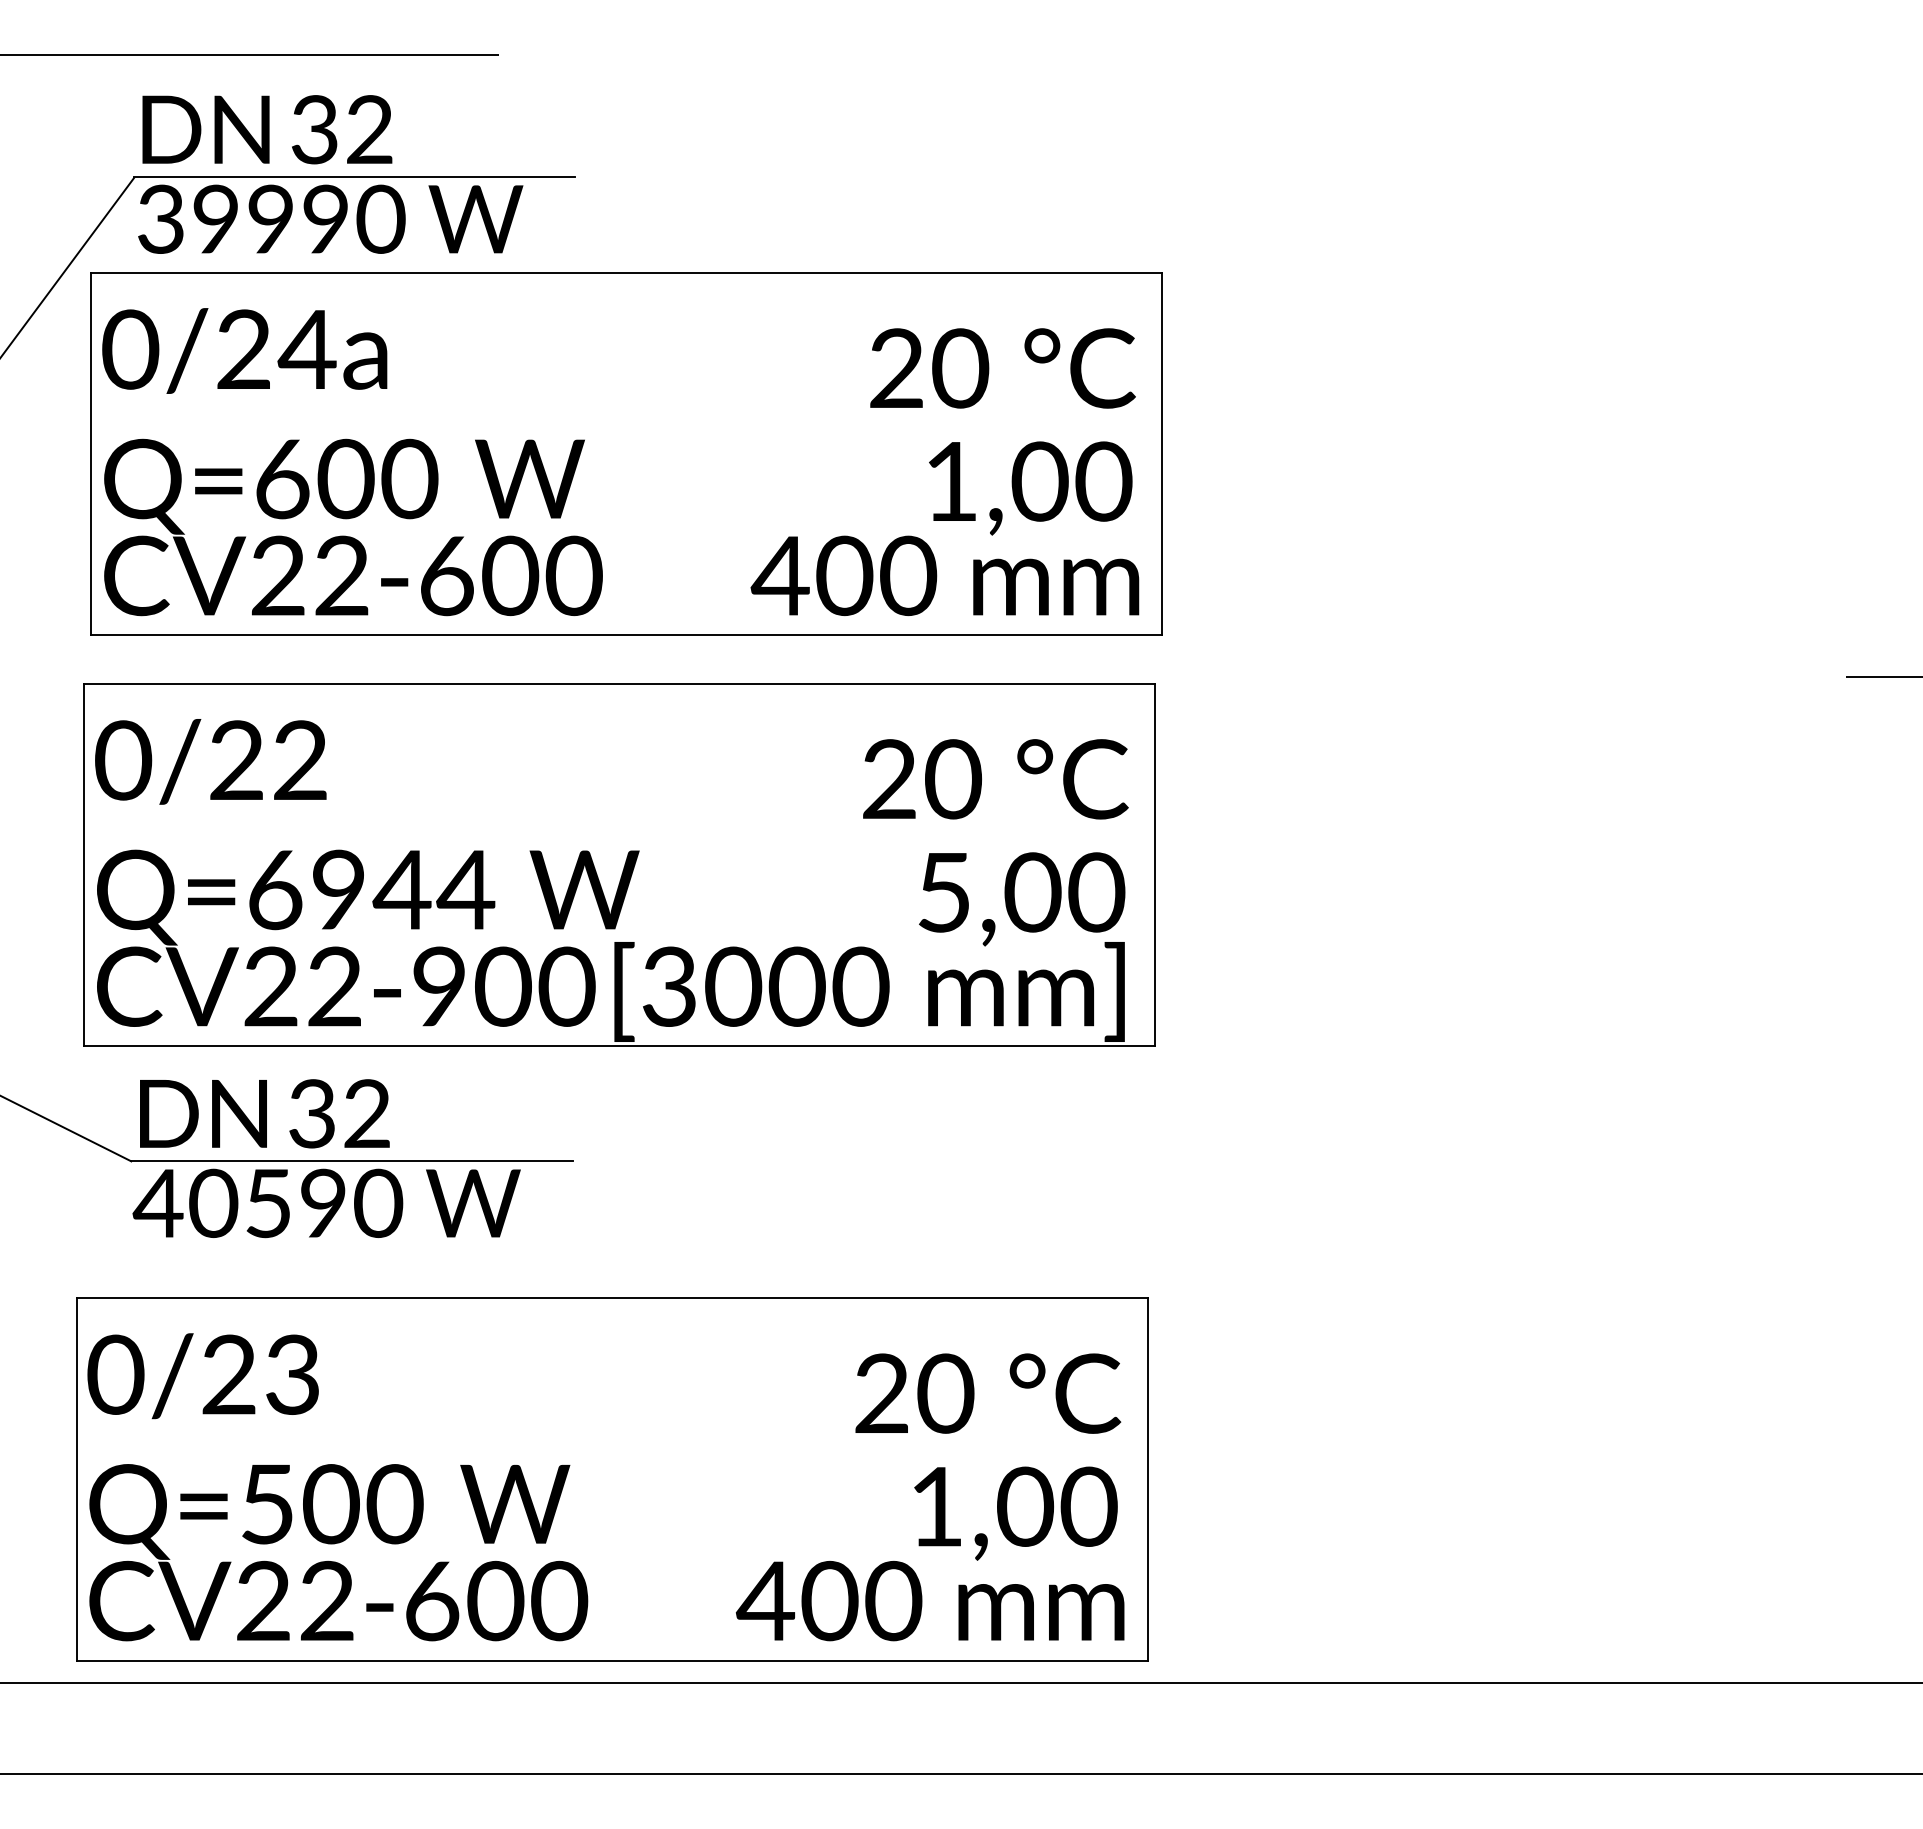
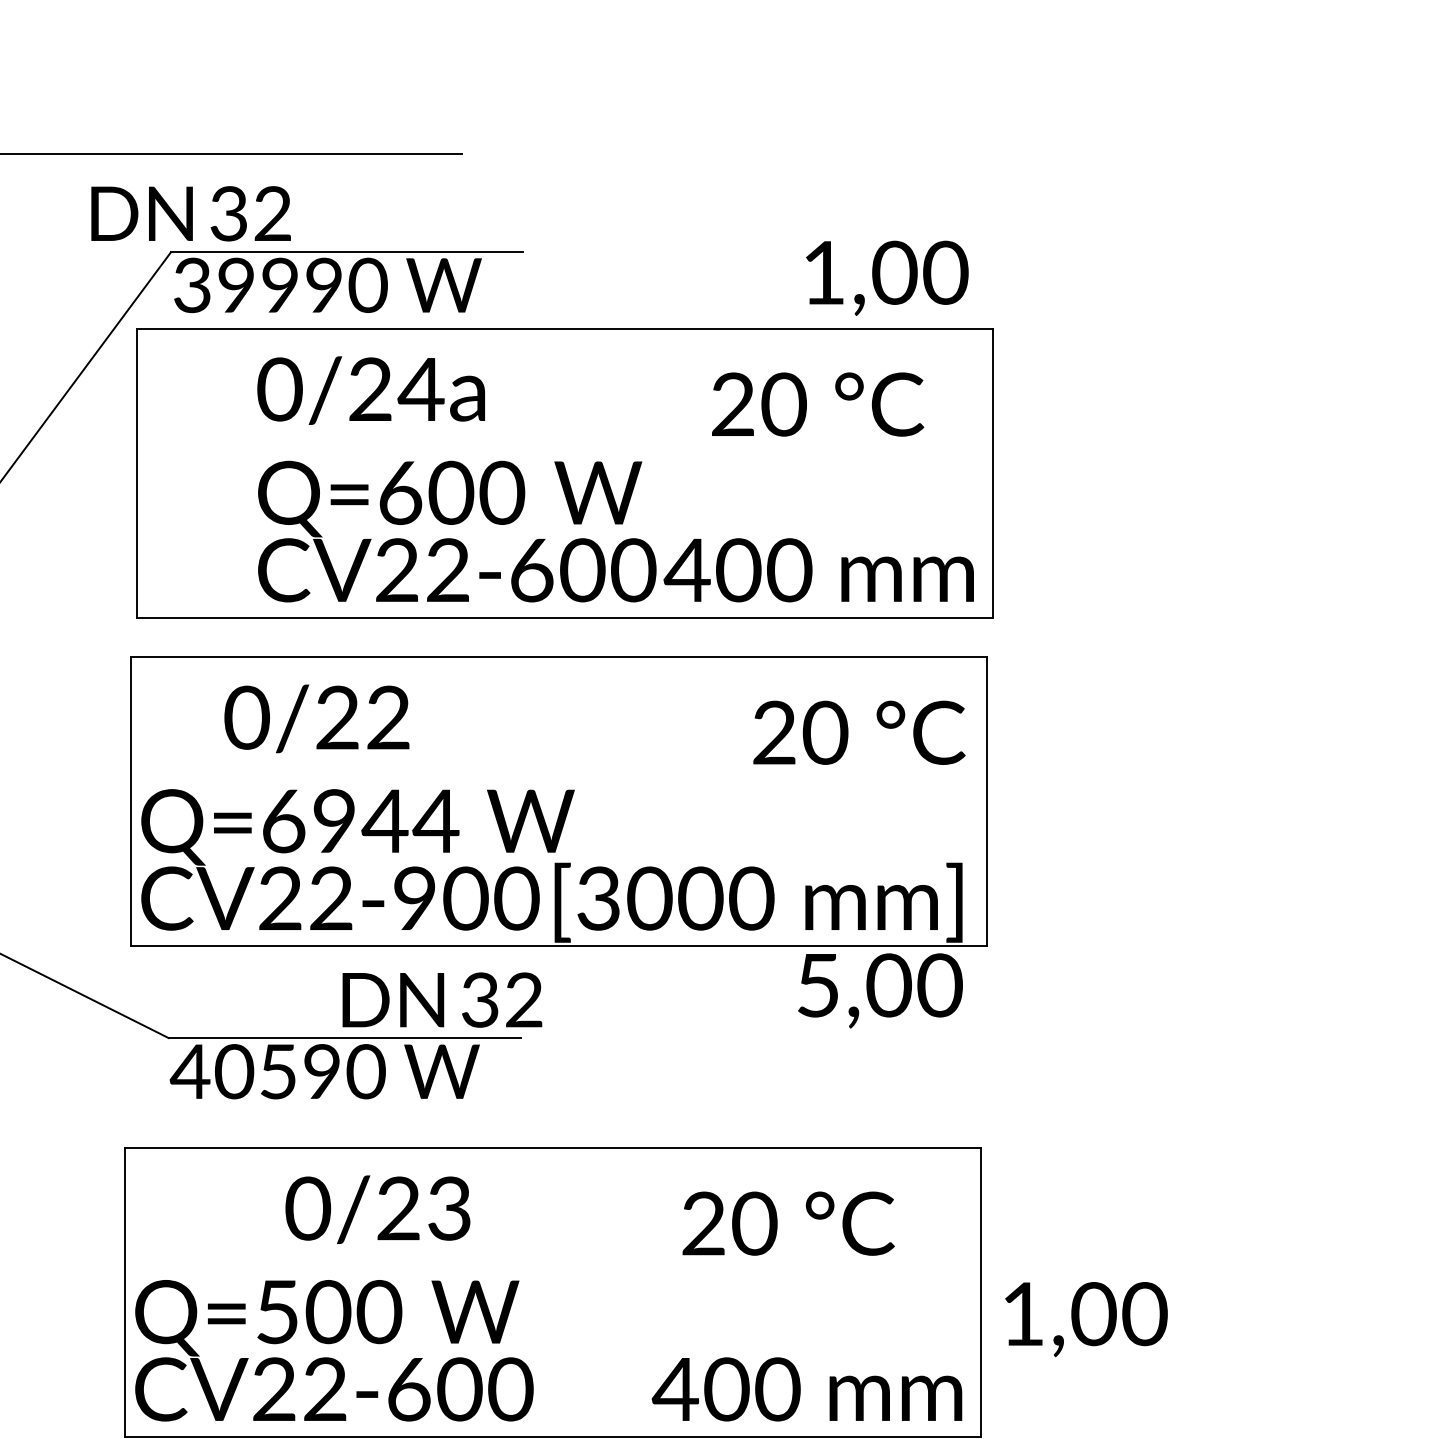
text: (267, 129) -> (191, 213), moved
text: (244, 350) -> (370, 390), moved
text: (1002, 368) -> (817, 404), moved
text: (1030, 488) -> (887, 278), moved
text: (353, 527) -> (457, 531), moved
text: (210, 761) -> (316, 718), moved
text: (1022, 899) -> (880, 991), moved
text: (264, 1113) -> (442, 999), moved
text: (202, 1376) -> (377, 1209), moved
text: (988, 1393) -> (788, 1223), moved
text: (1015, 1513) -> (1086, 1319), moved

